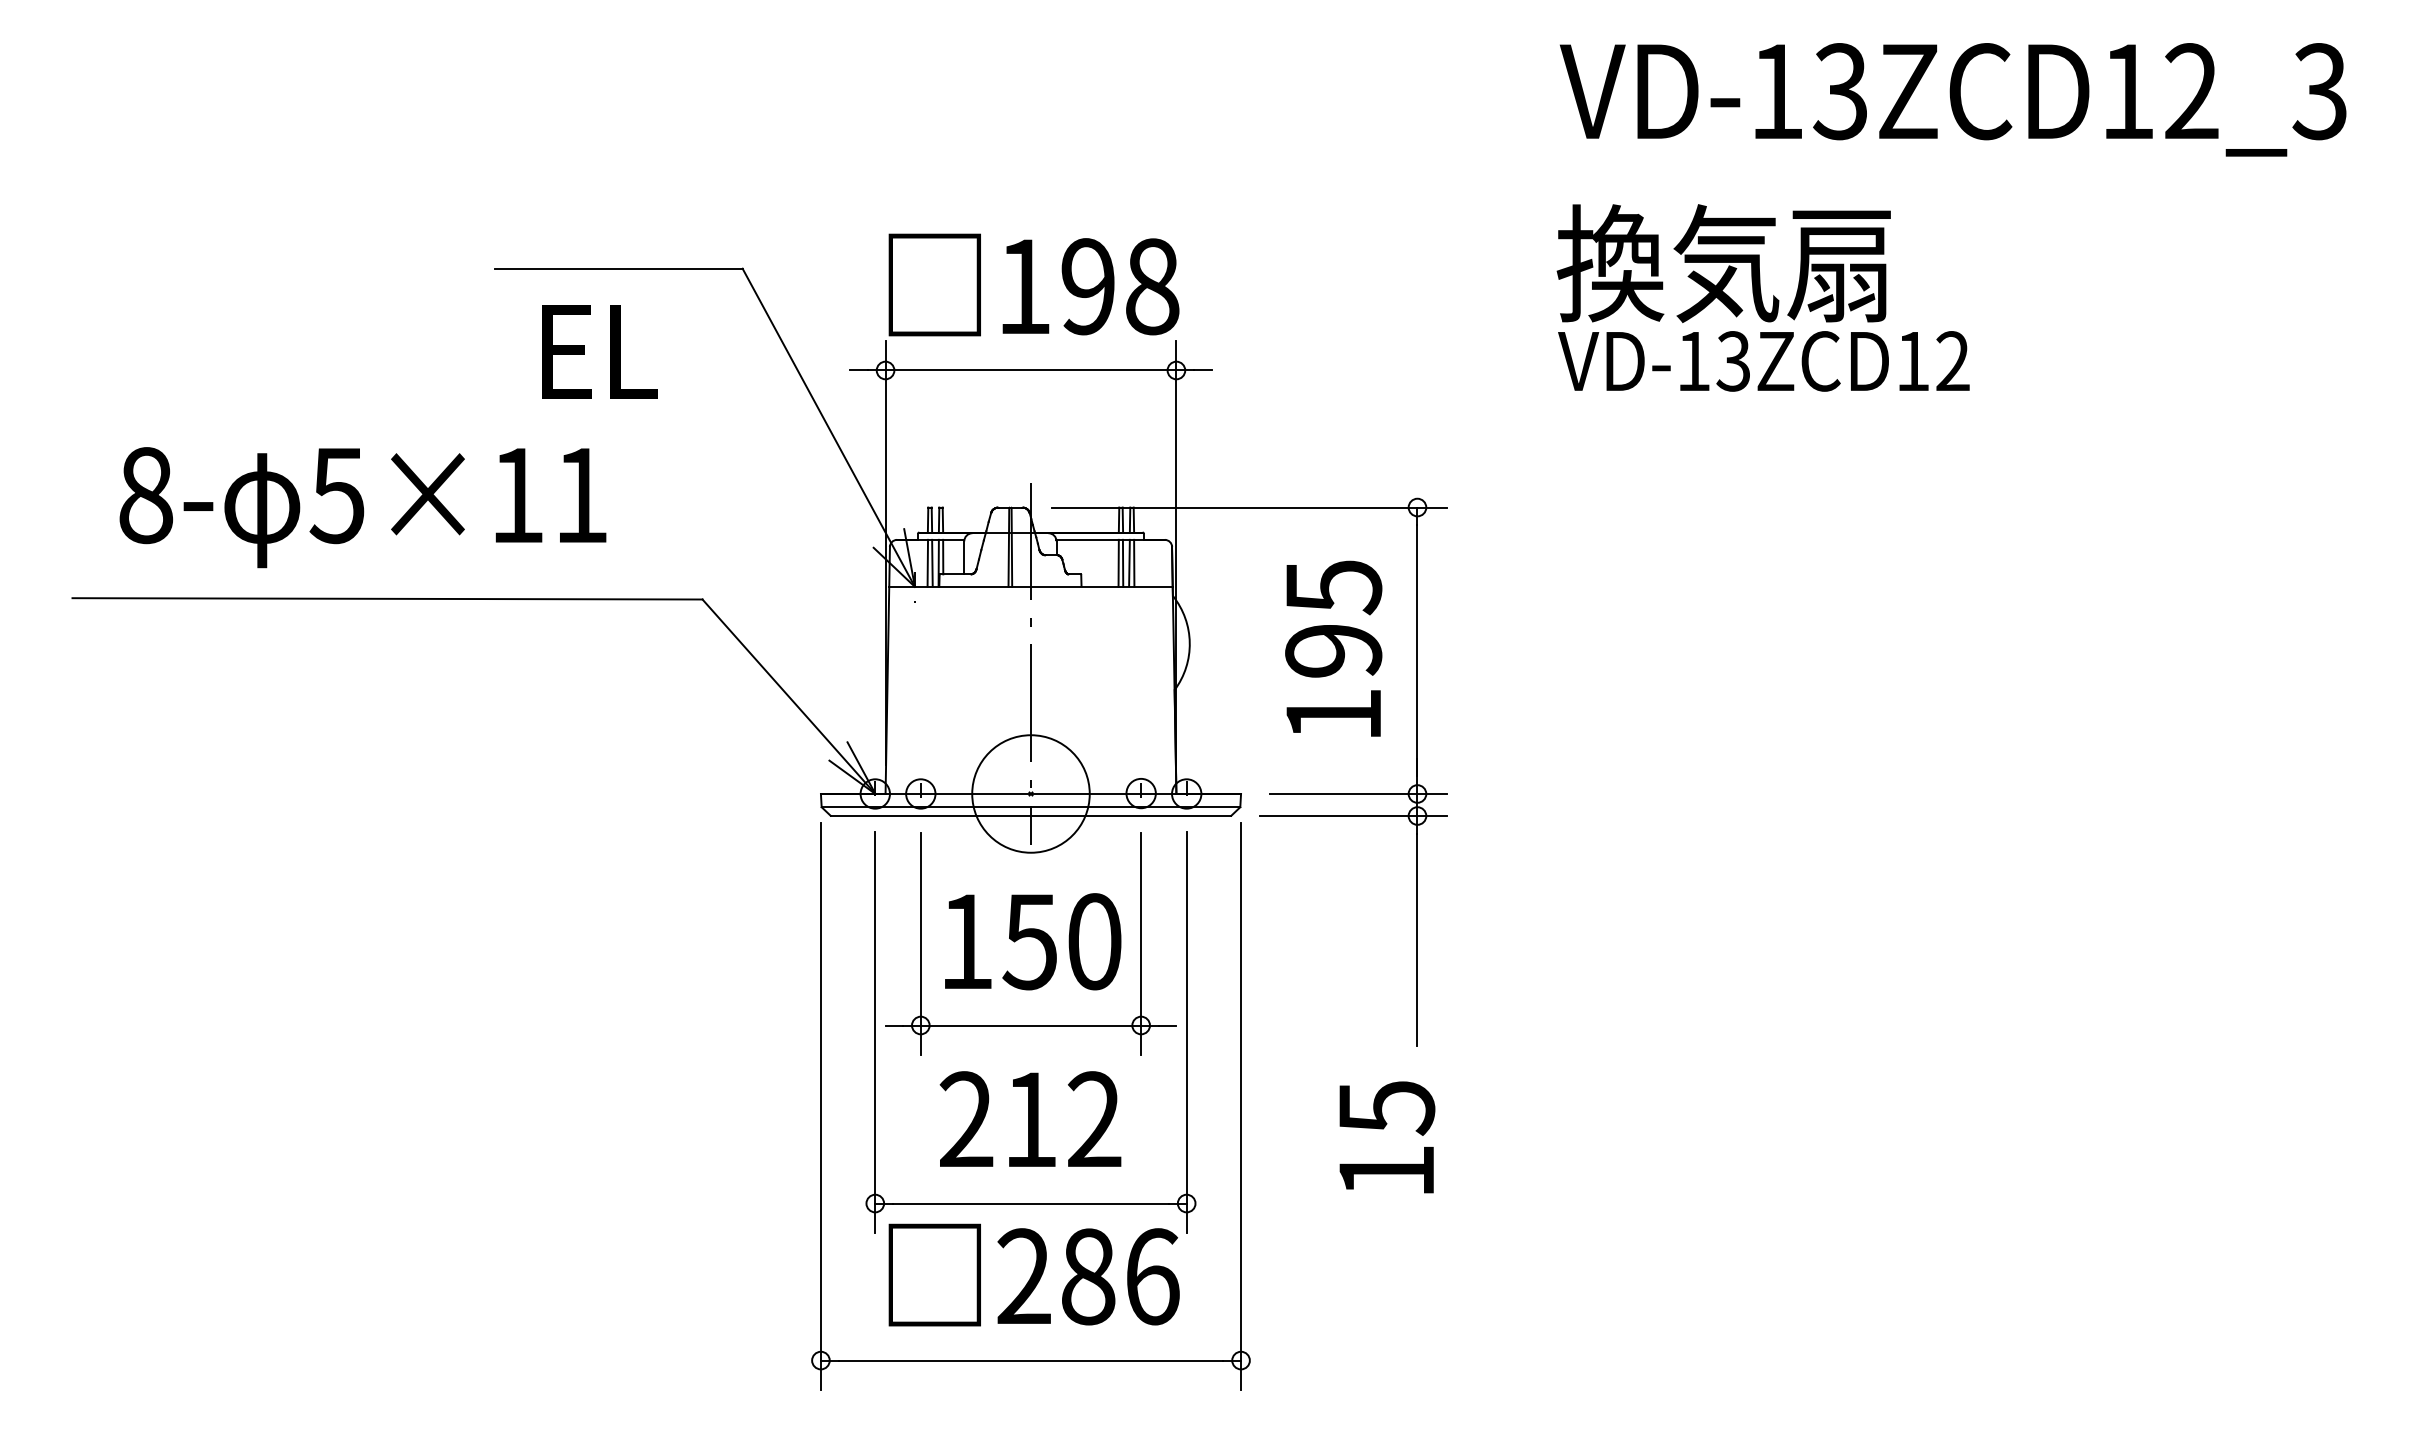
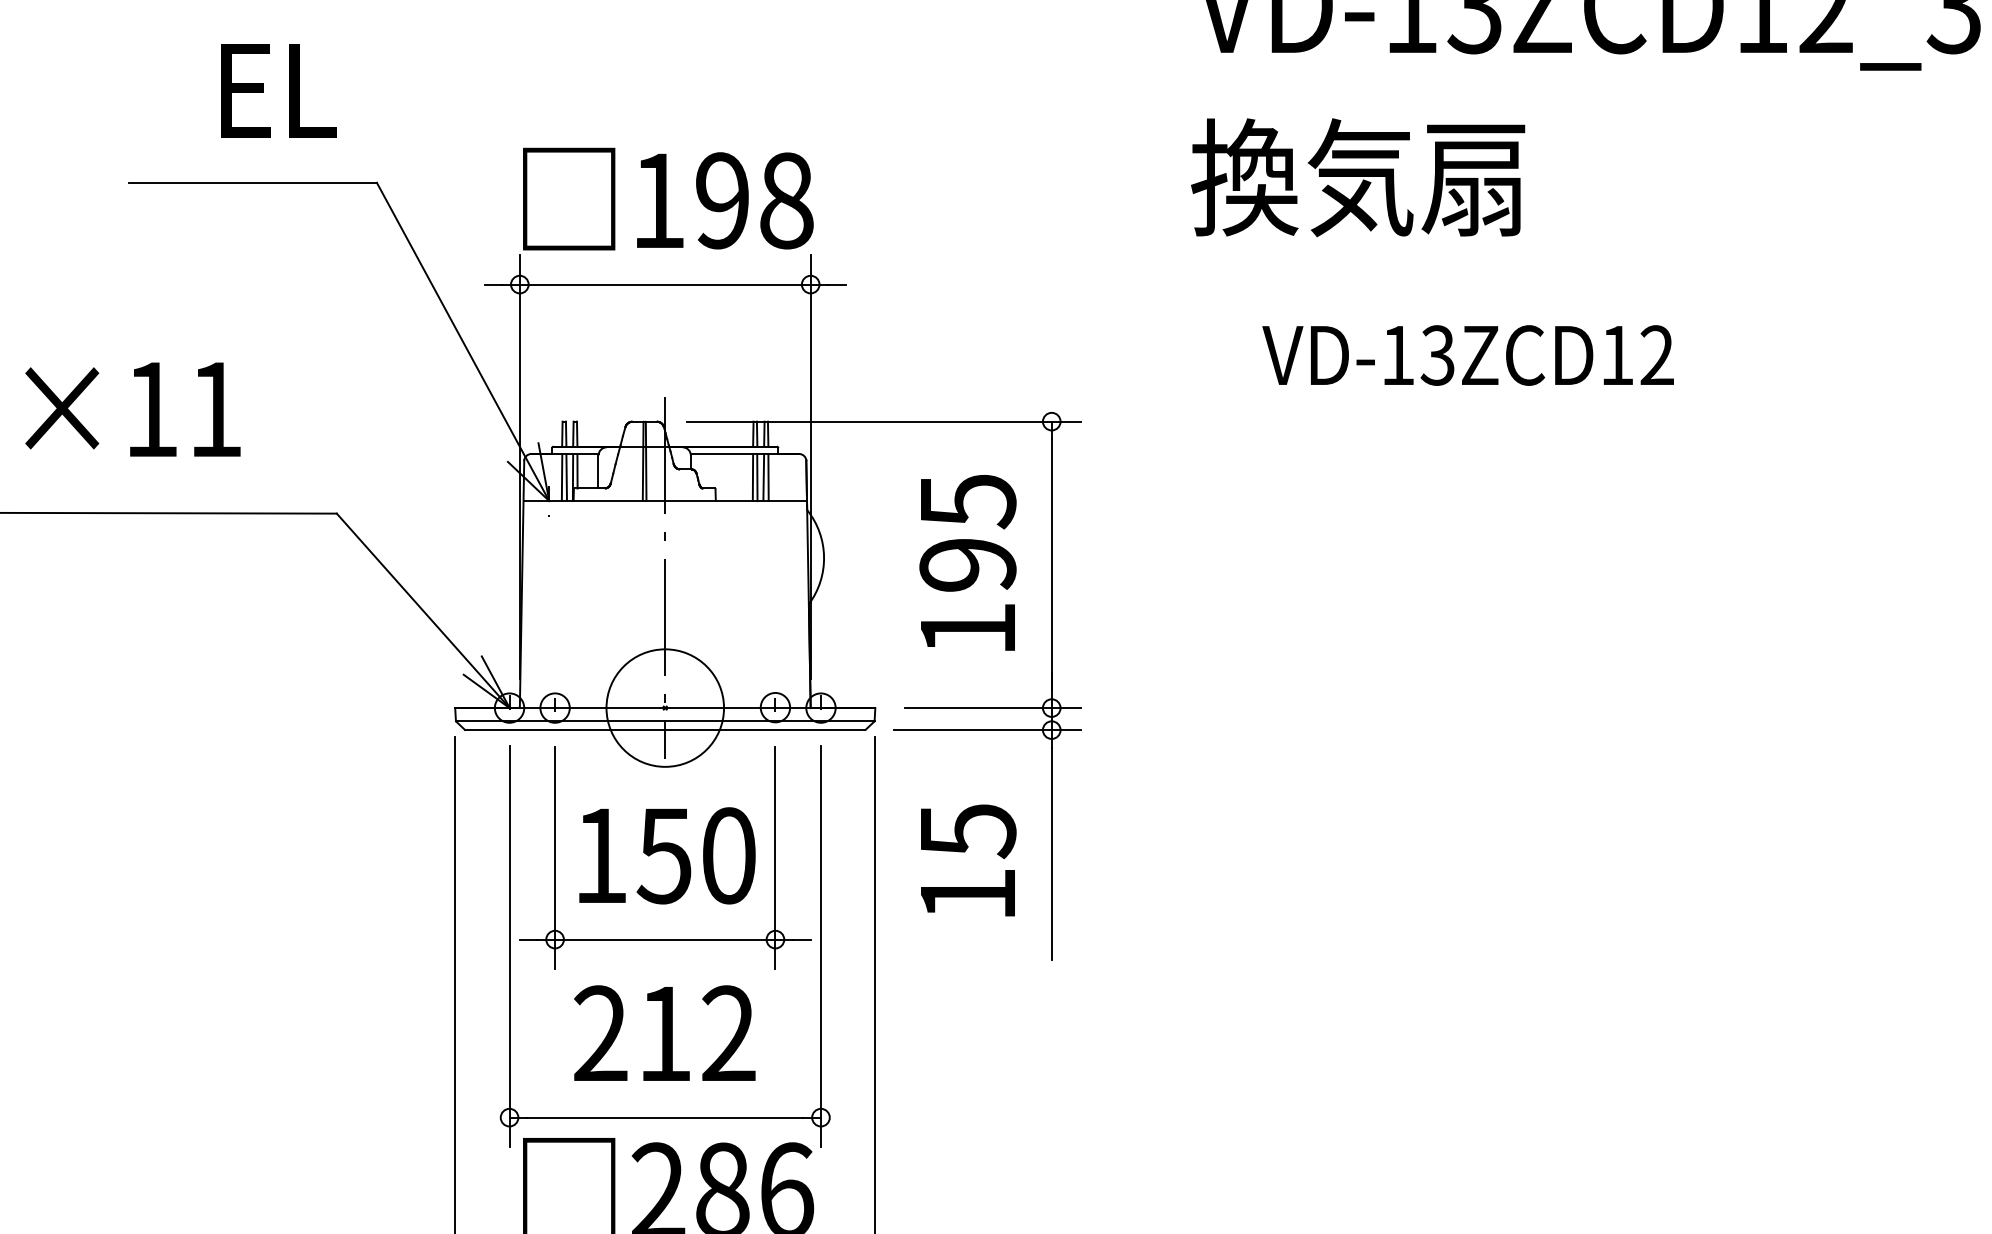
text: (599, 351) -> (278, 89), moved
text: (1763, 361) -> (1467, 355), moved
text: (1387, 1137) -> (968, 860), moved

